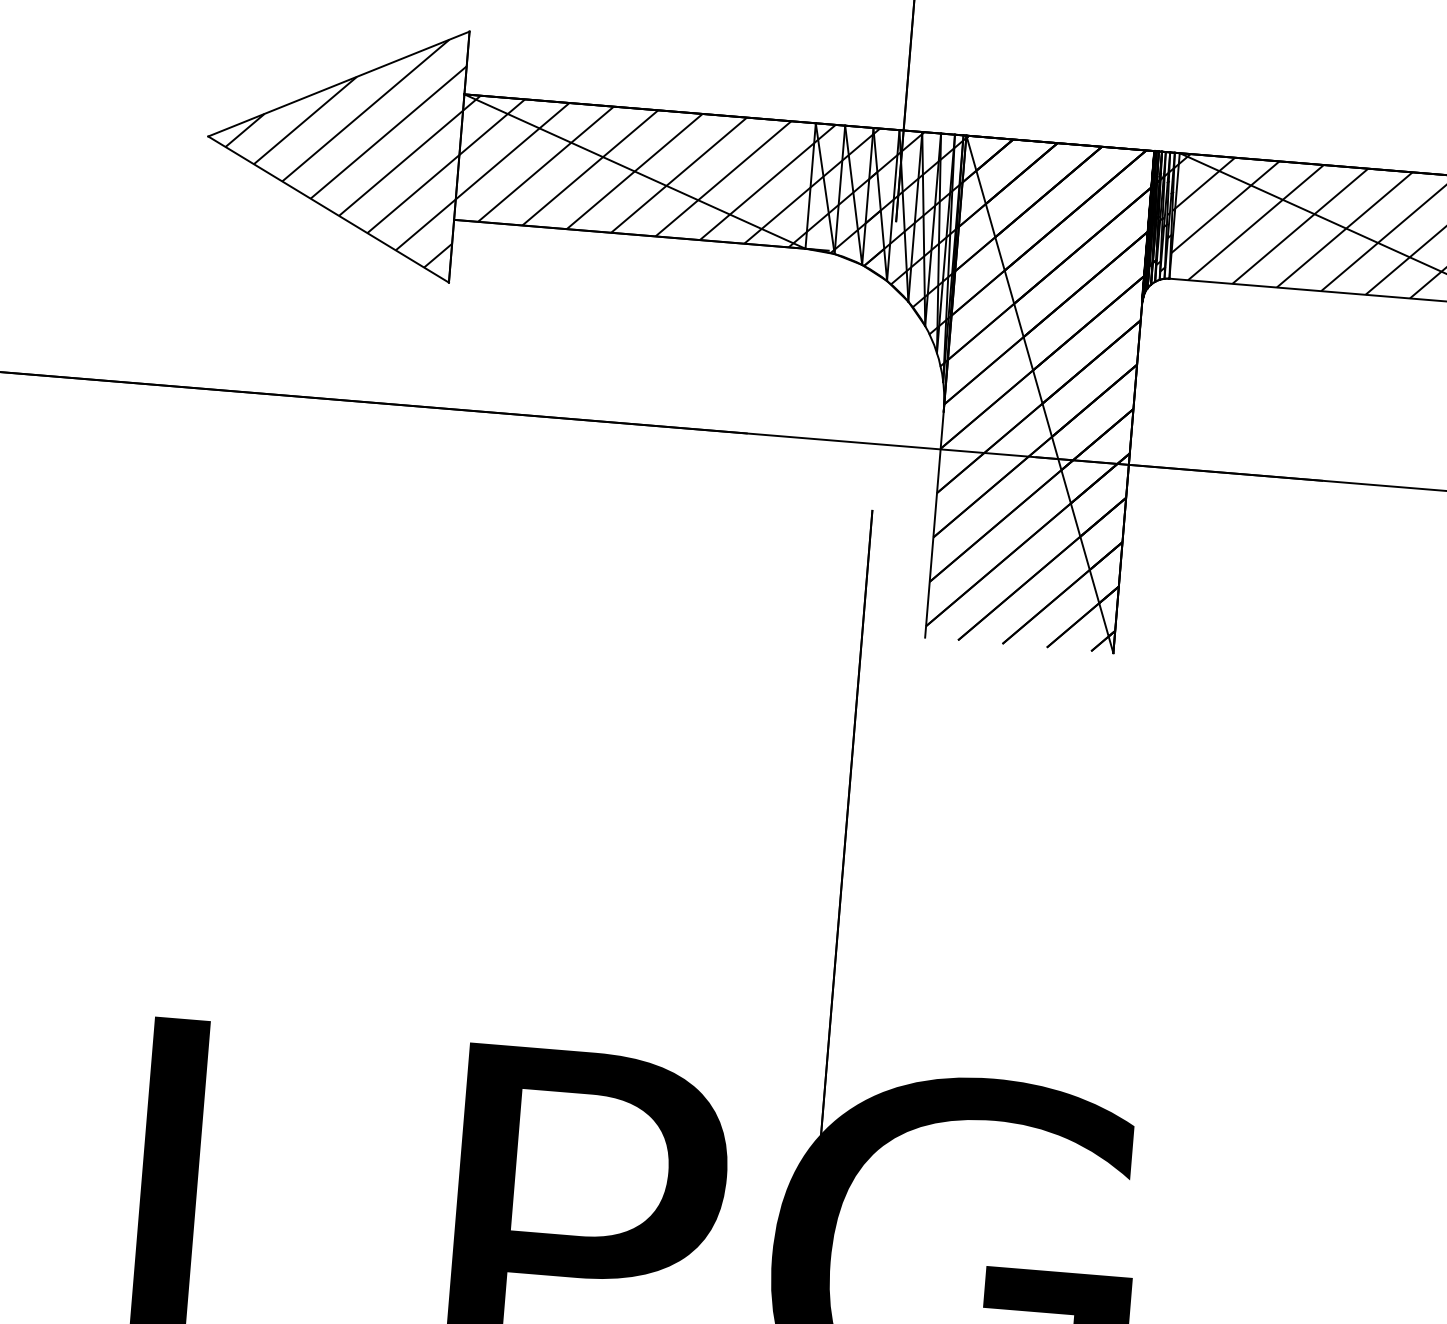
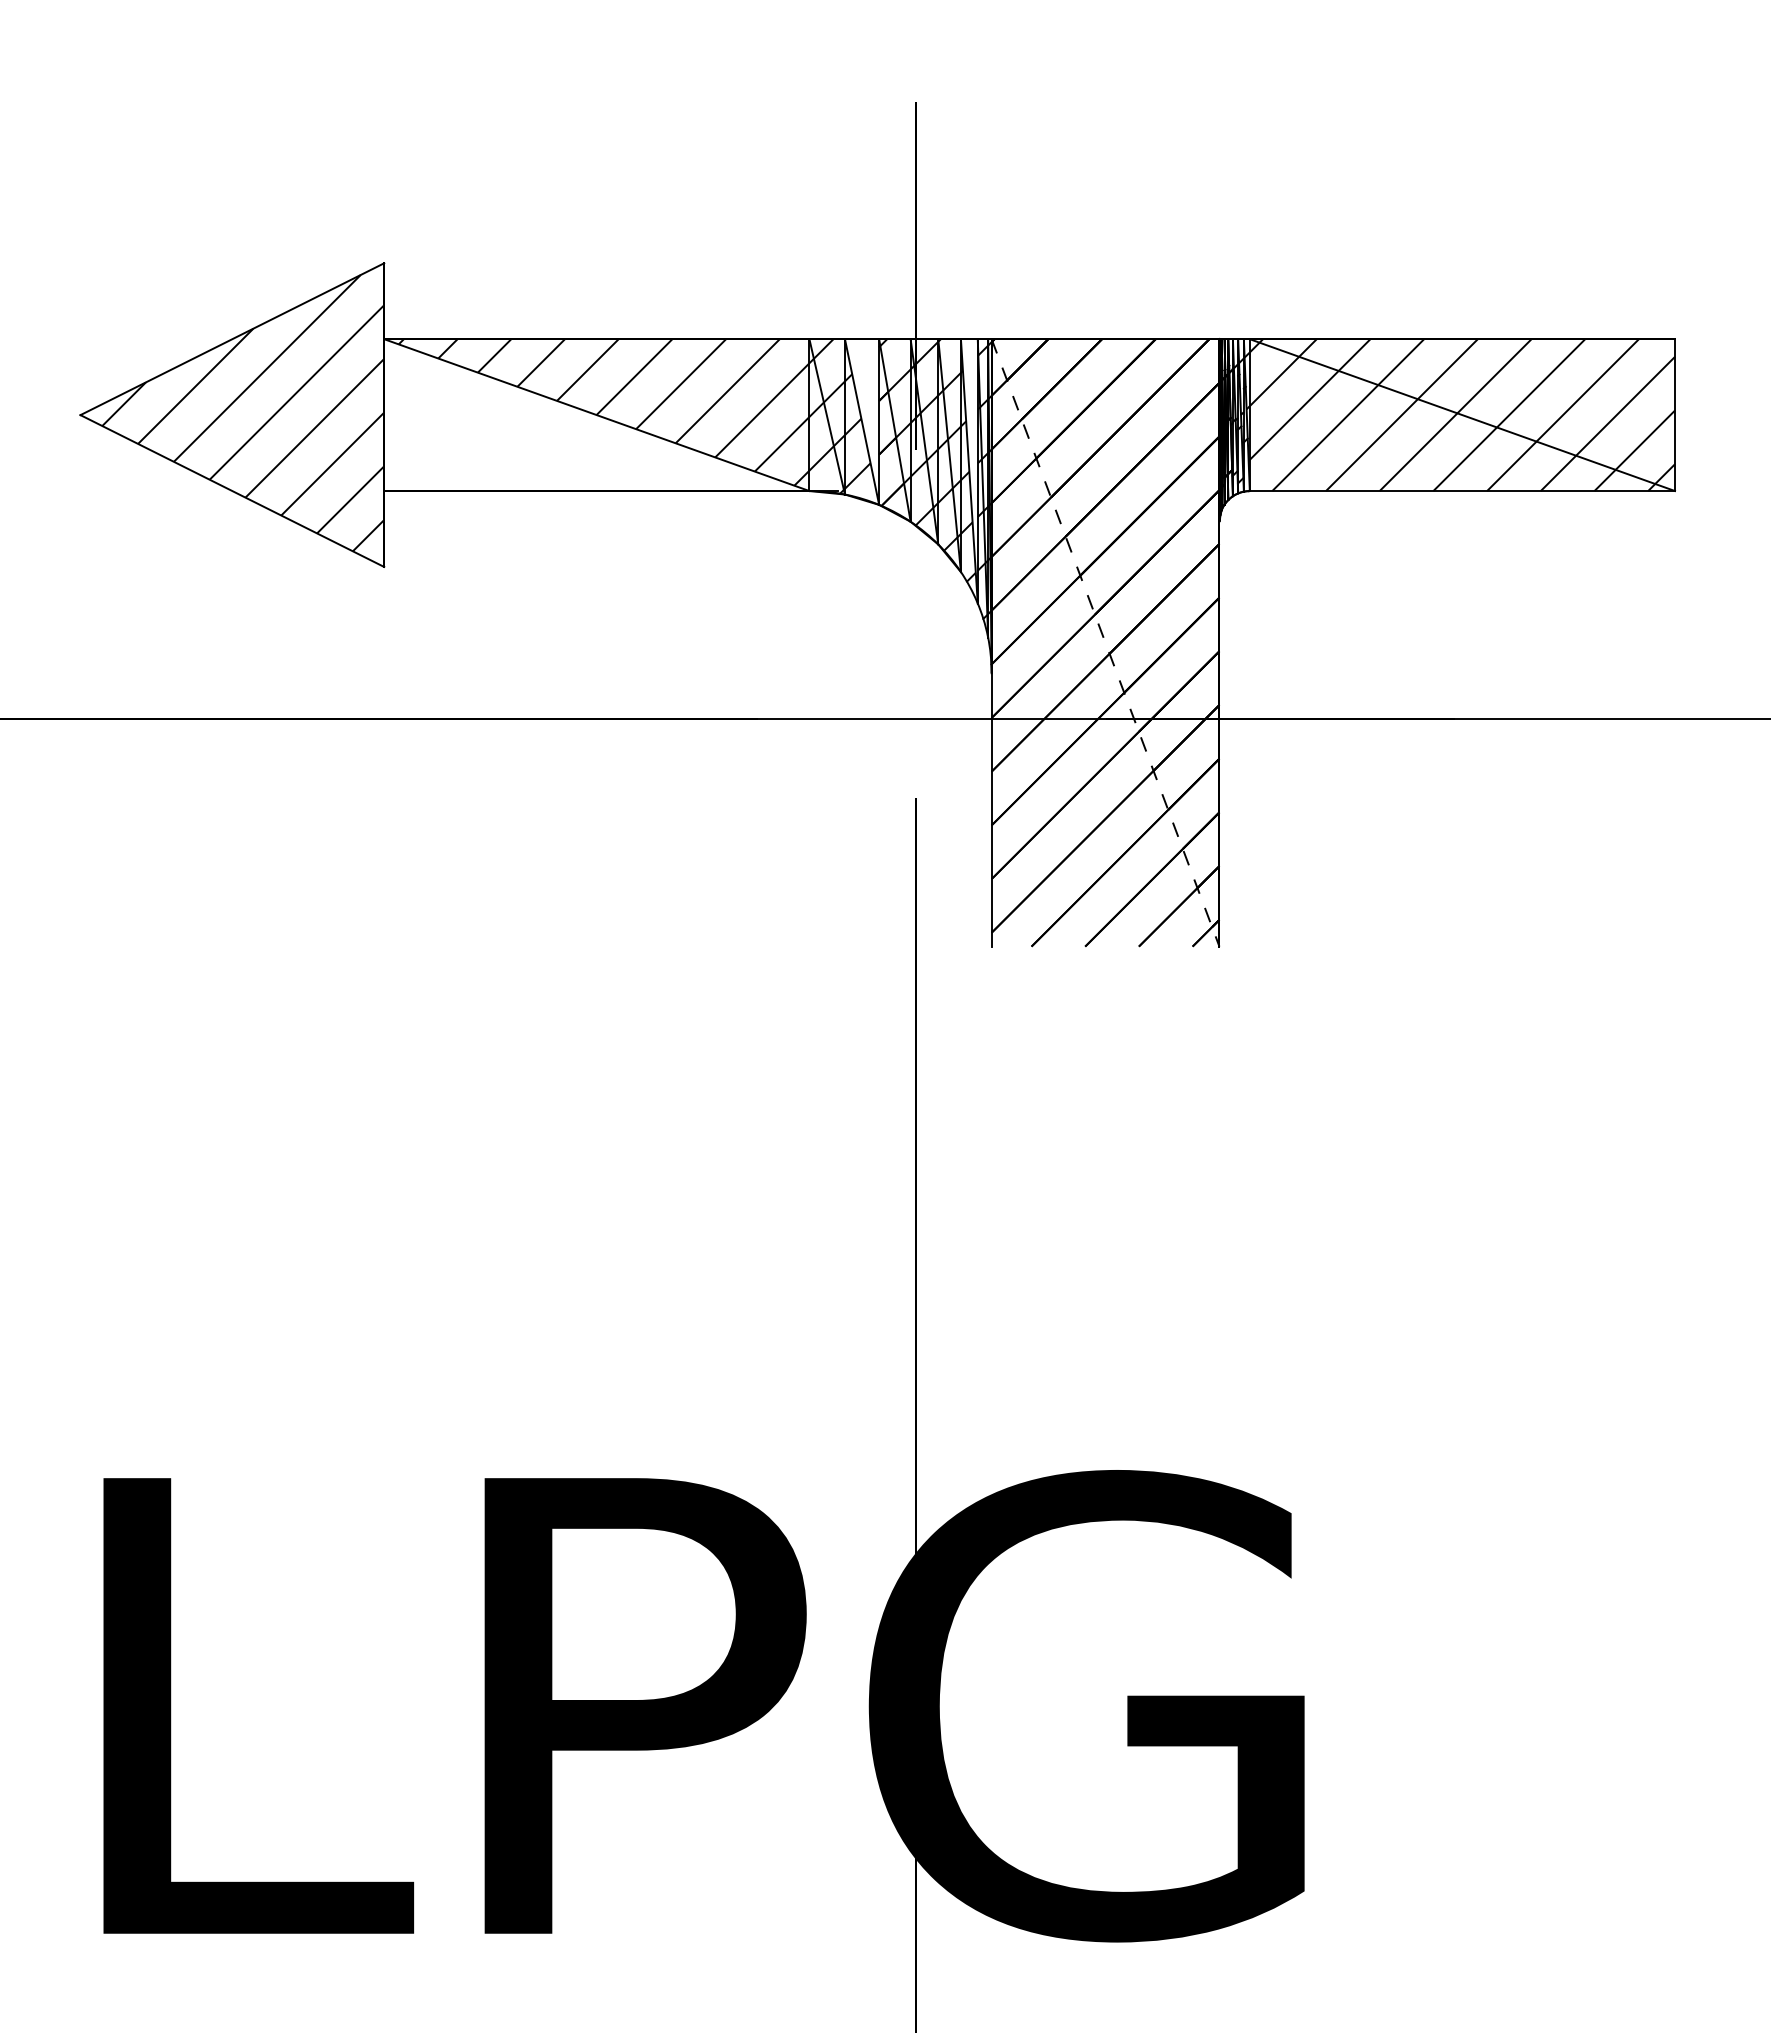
hatch: (628, 173) -> (589, 417), removed
hatch: (857, 181) -> (865, 405), removed
hatch: (939, 237) -> (969, 464), removed
line: (1039, 394) -> (1105, 643), solid -> dashed

